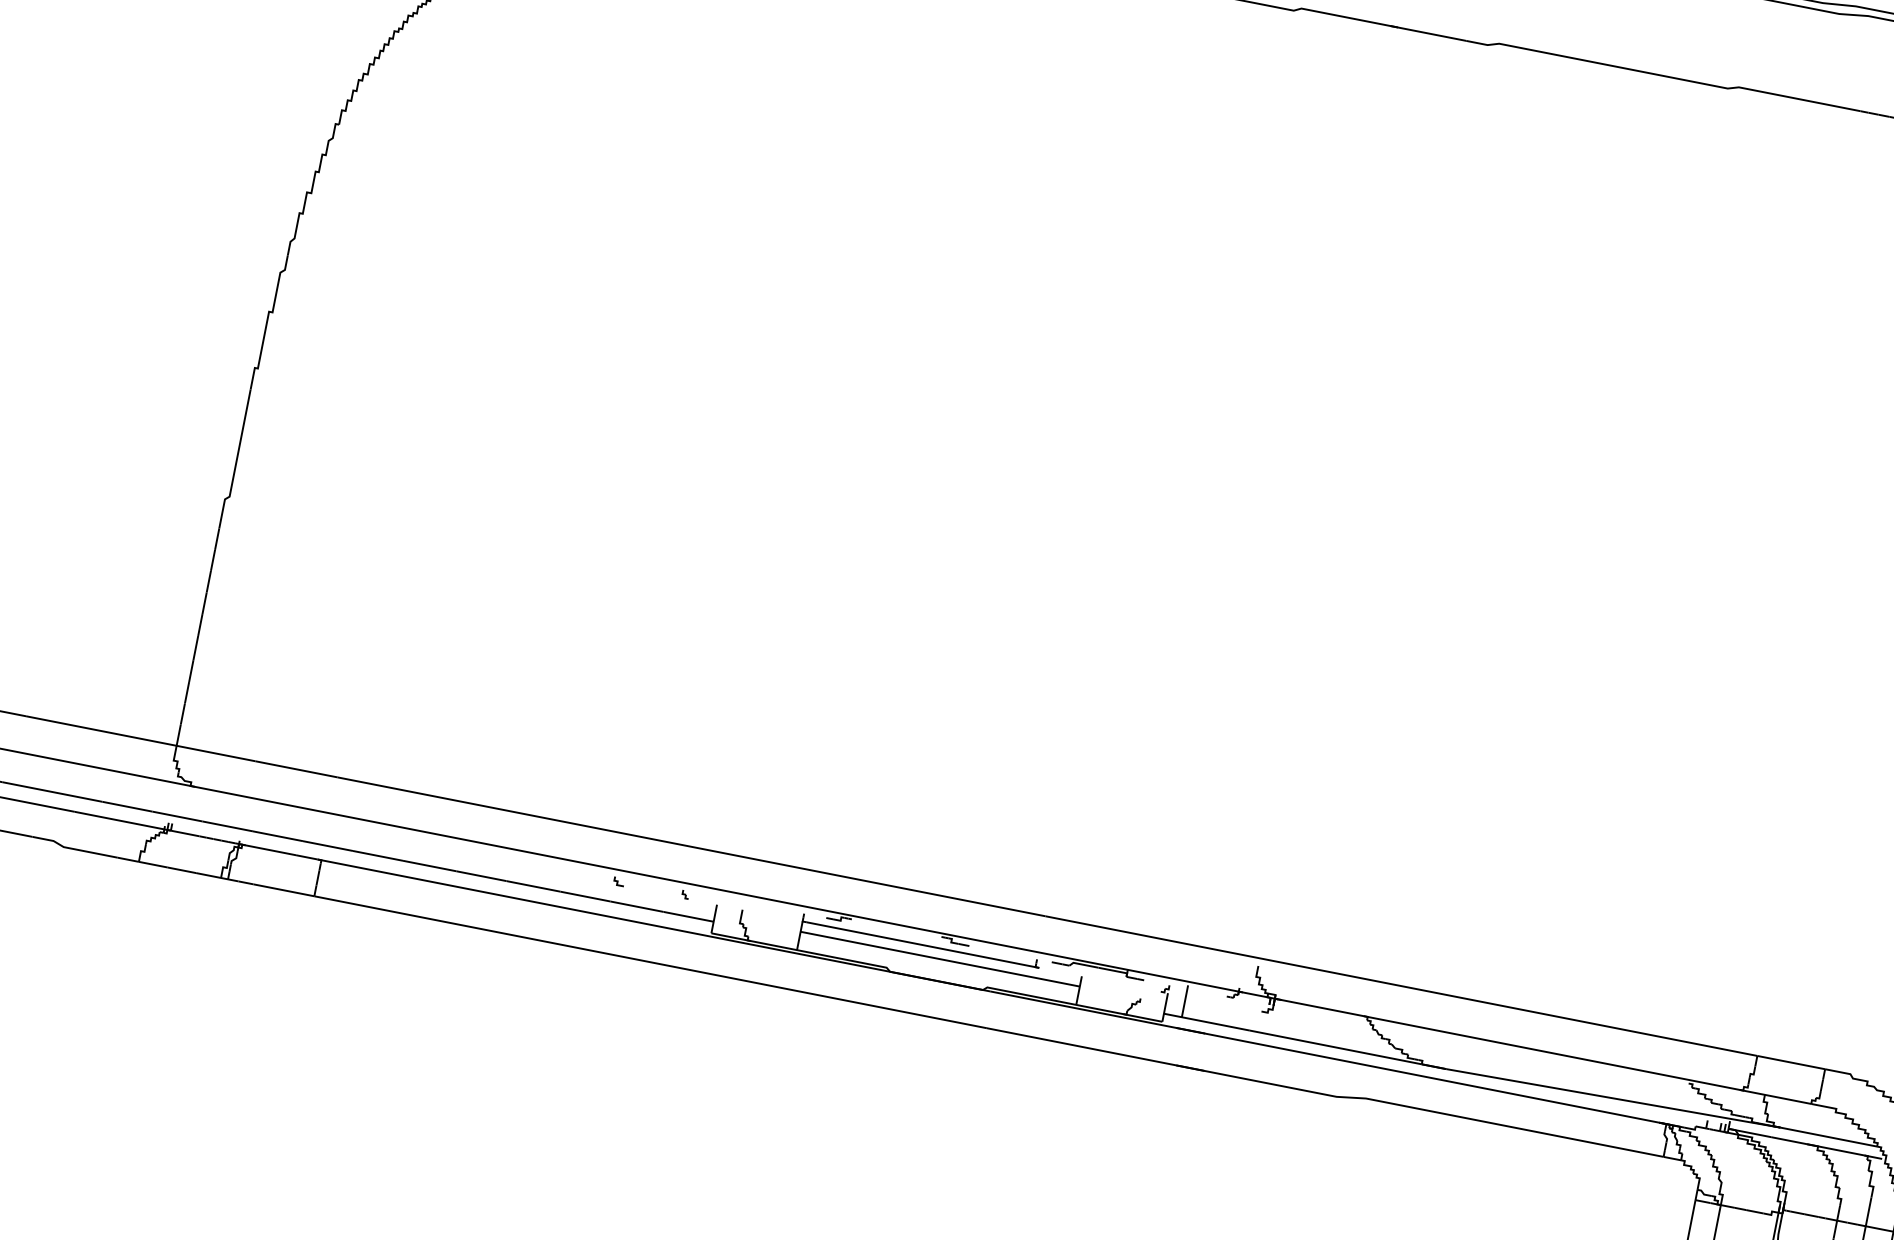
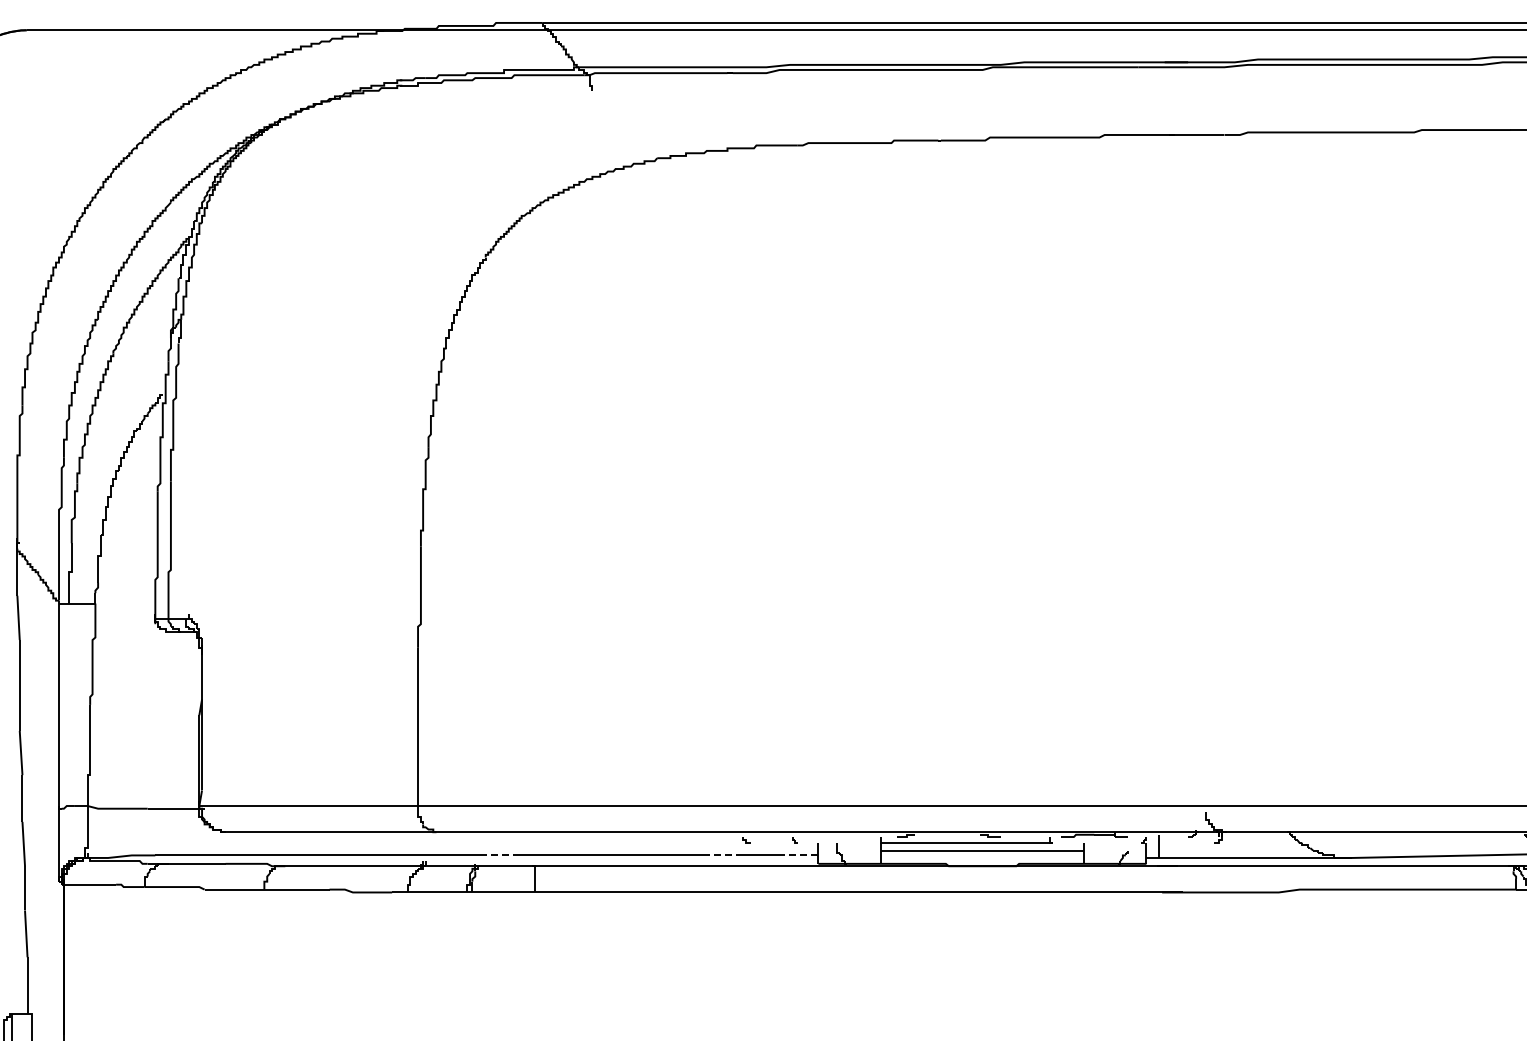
line: (276, 836) -> (500, 855), solid -> dashed
line: (584, 896) -> (724, 855), solid -> dashed
line: (687, 916) -> (799, 855), solid -> dashed

